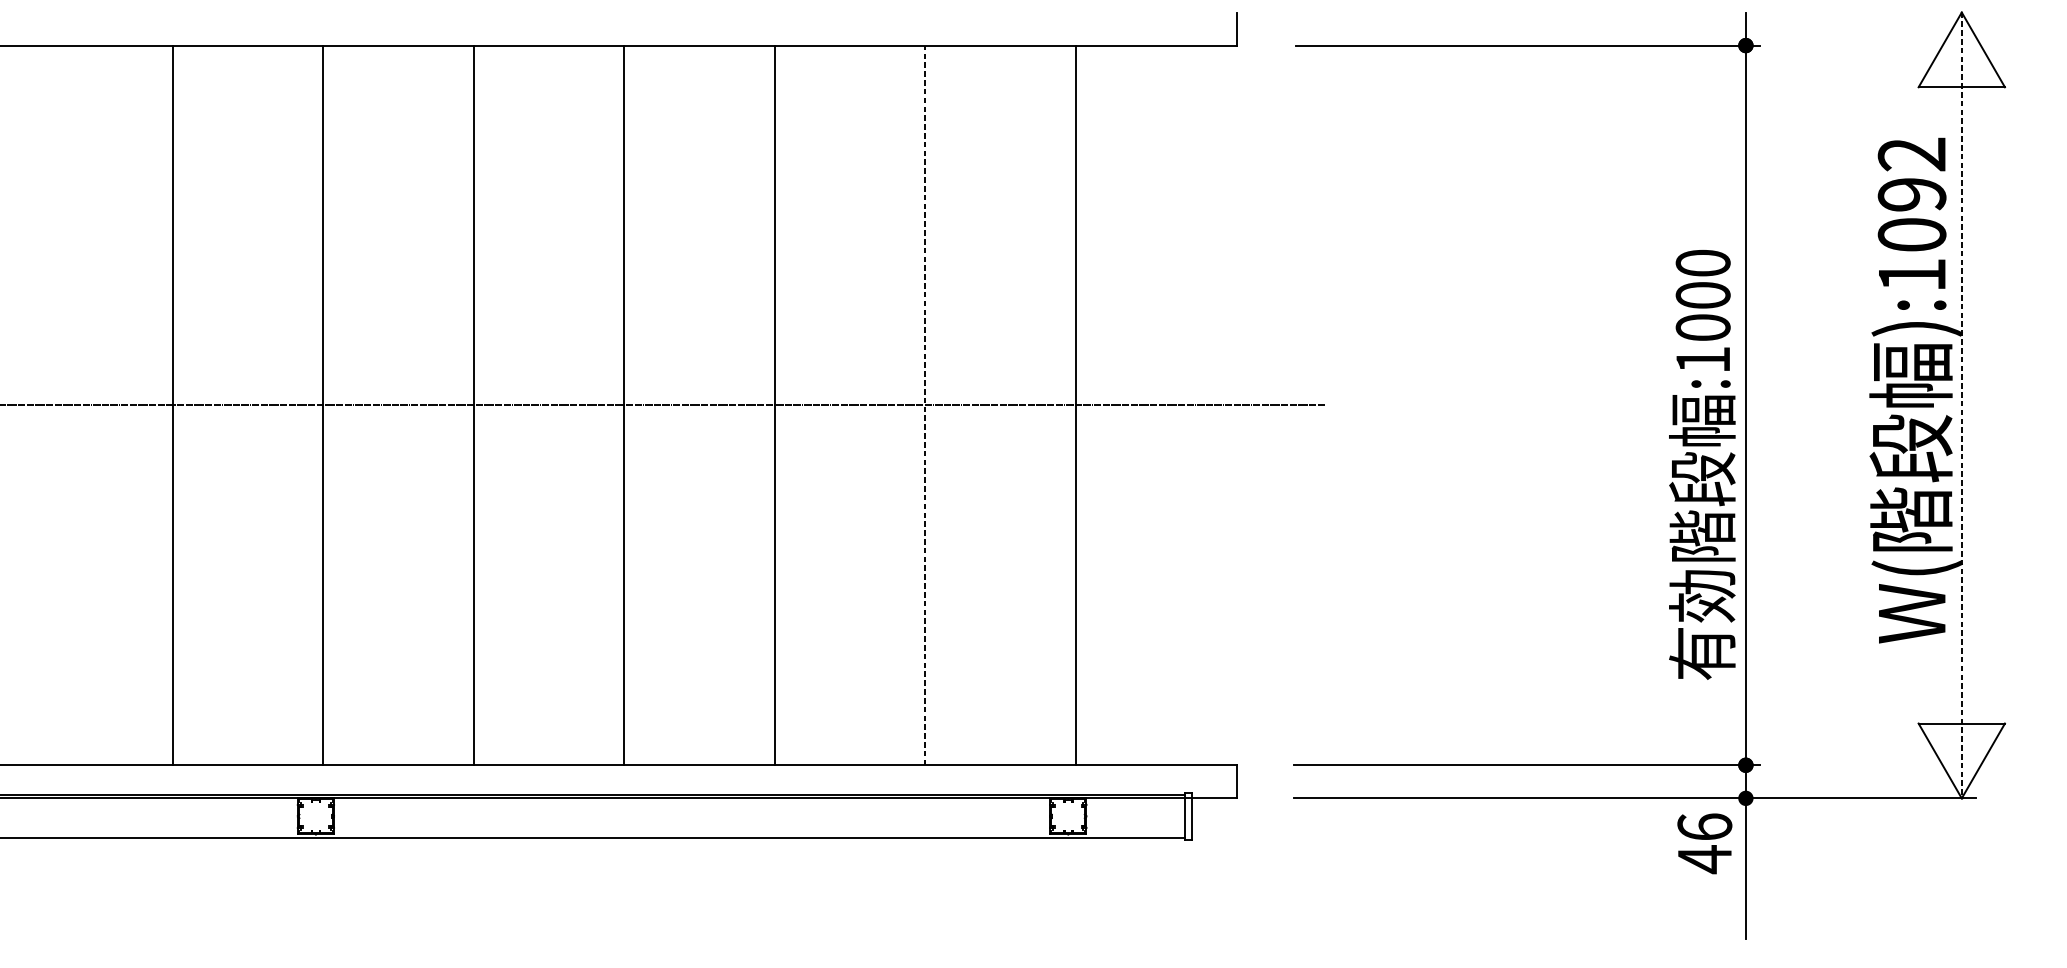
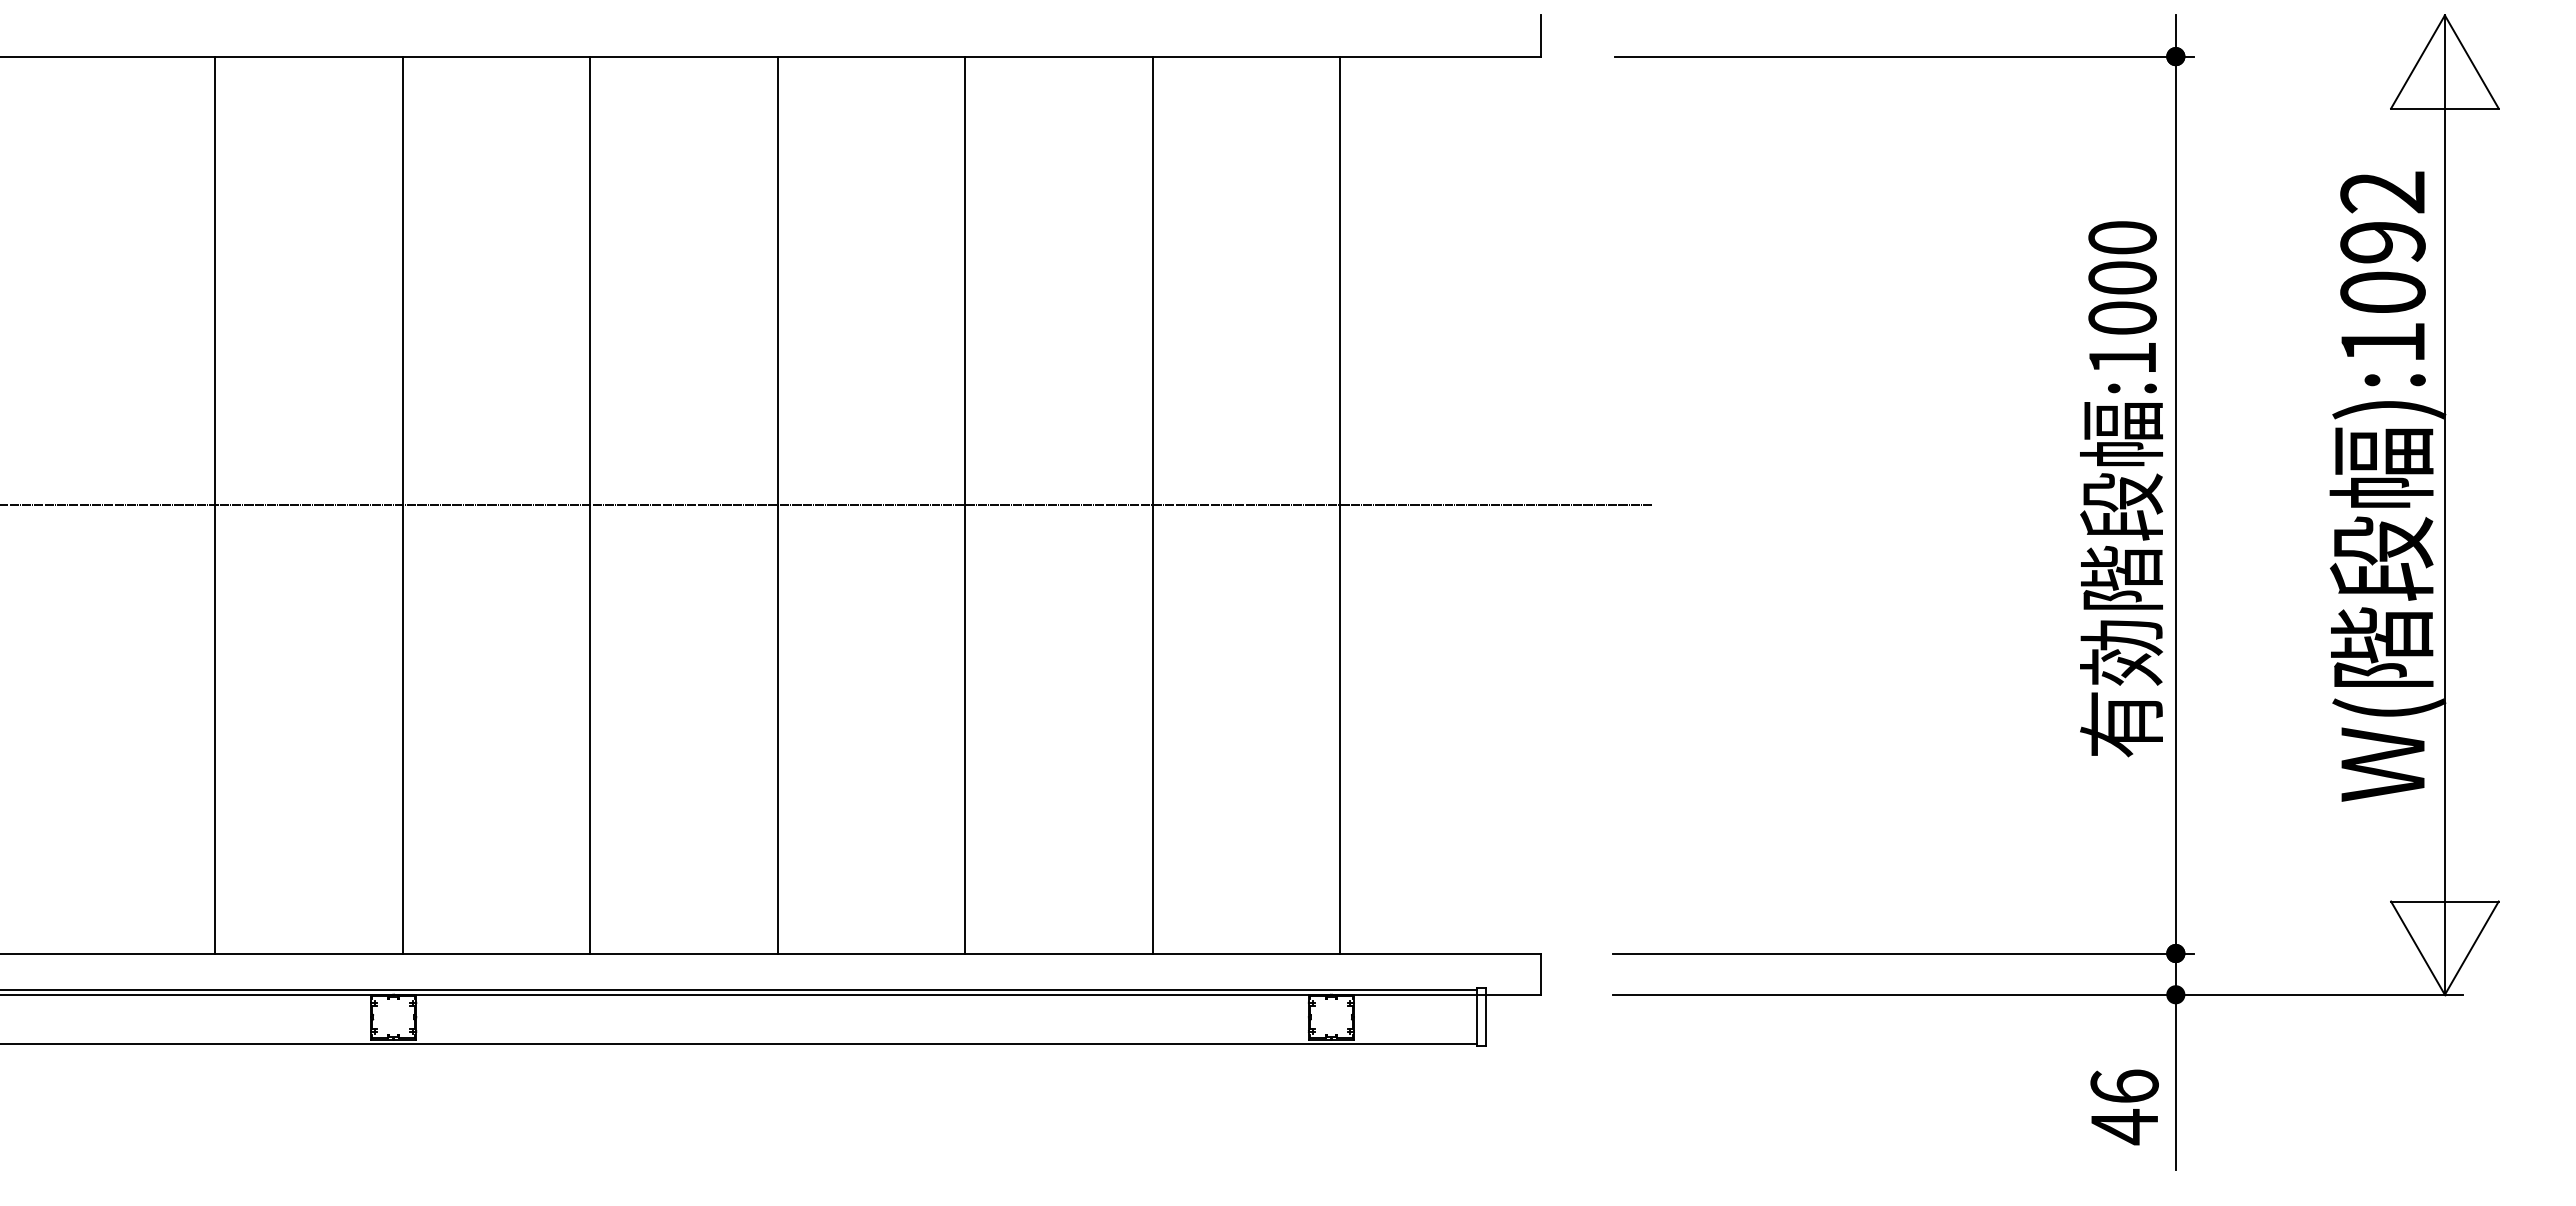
line: (924, 404) -> (1152, 504), dashed -> solid
line: (1961, 405) -> (2444, 505), dashed -> solid
text: (1702, 465) -> (2121, 489), moved
text: (1704, 843) -> (2124, 1107), moved

